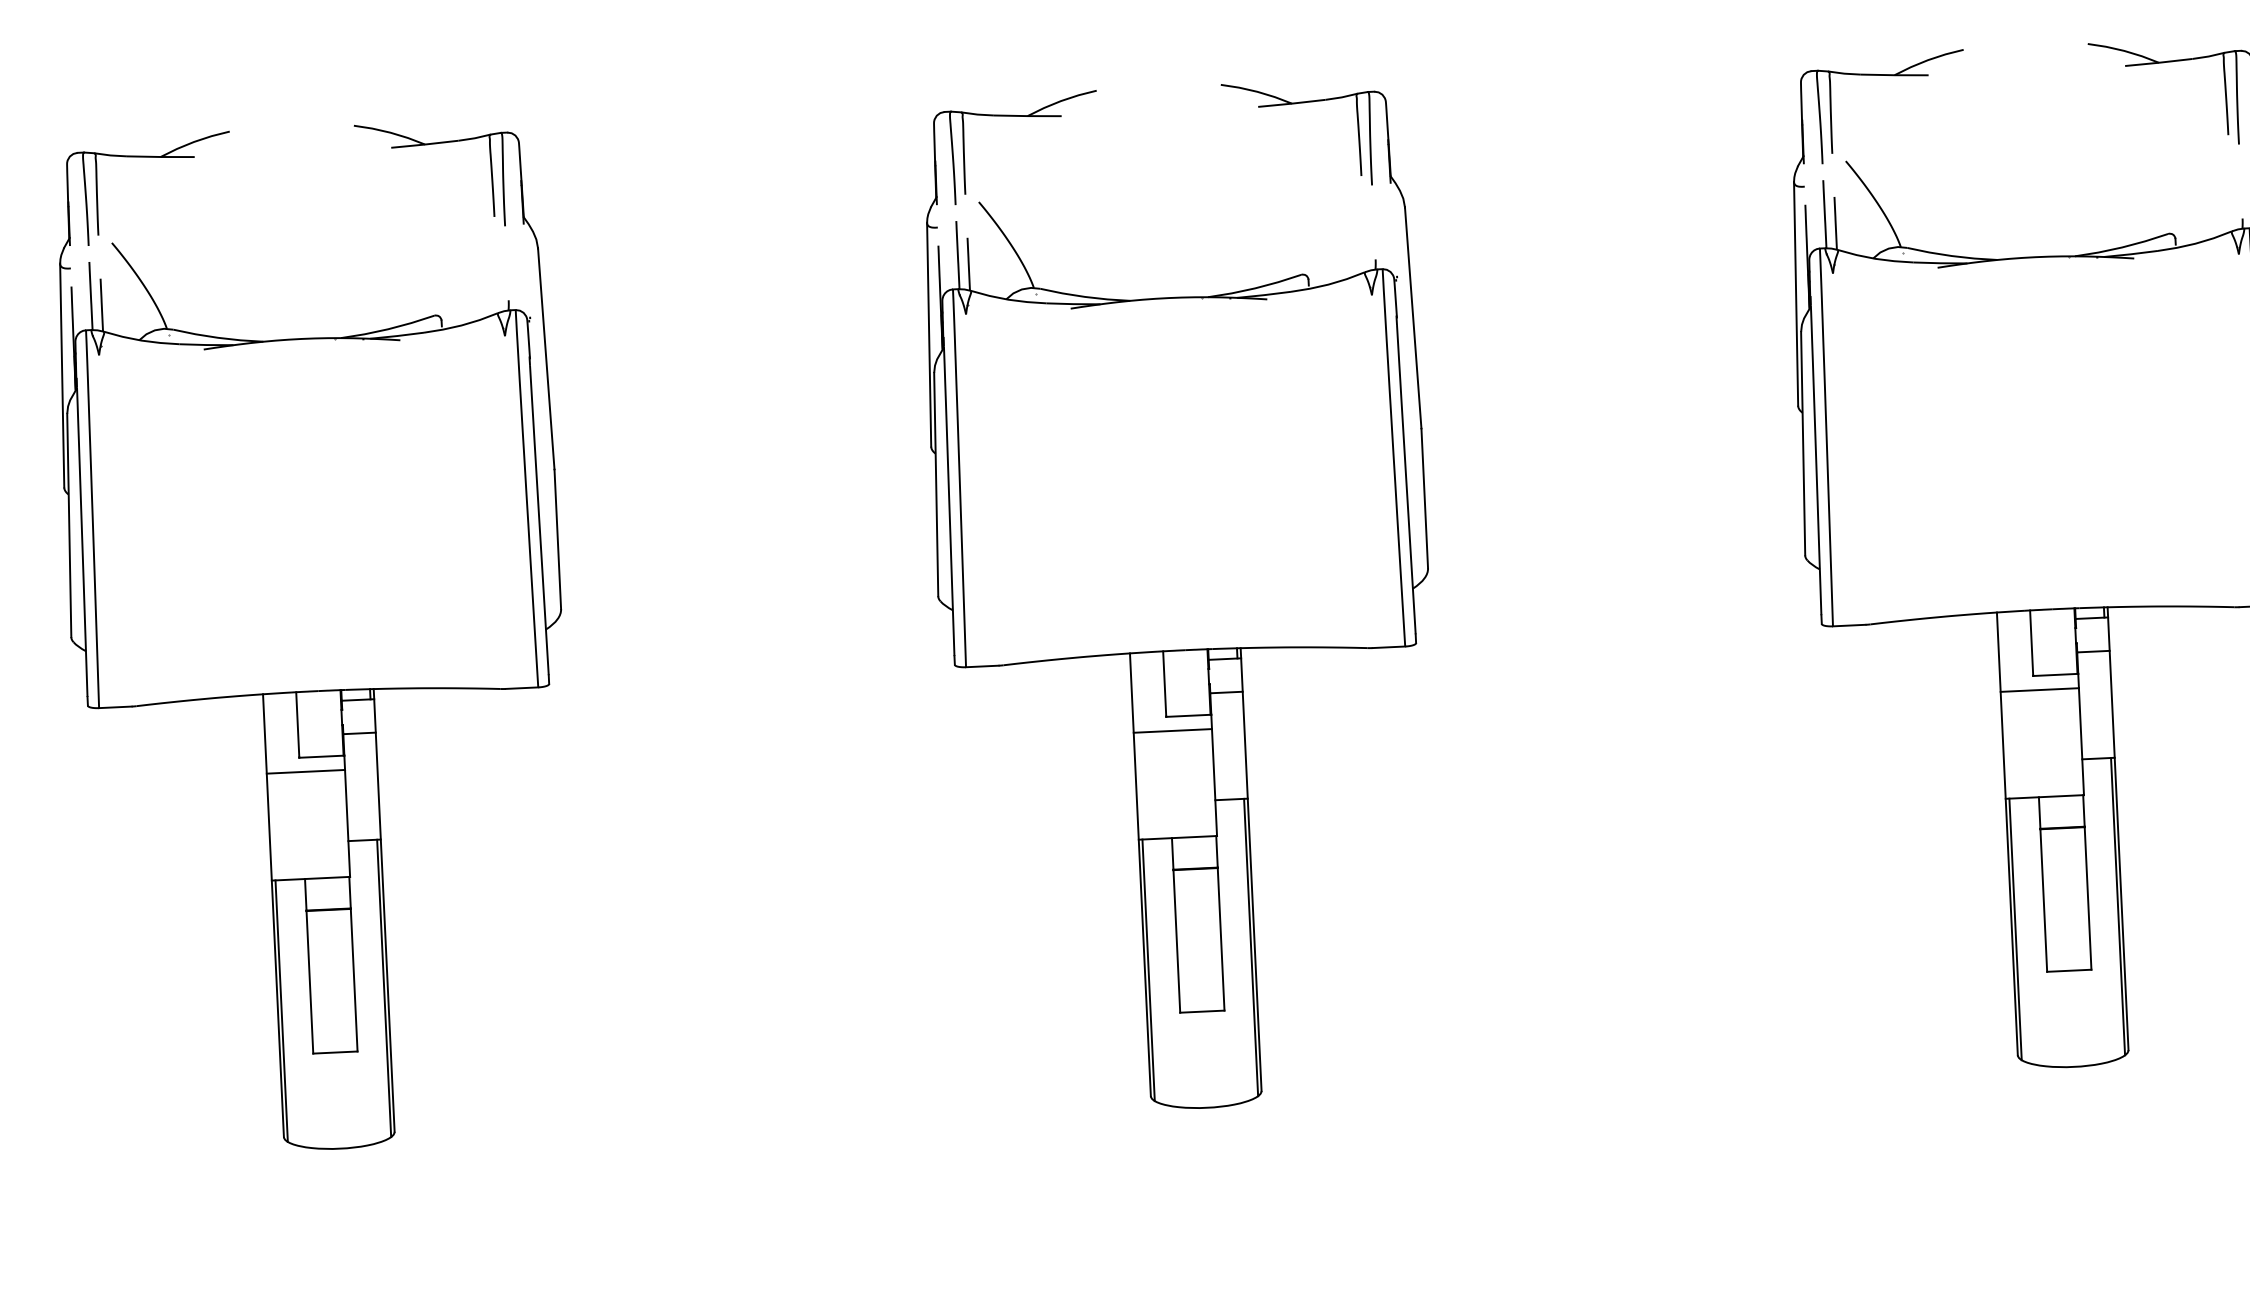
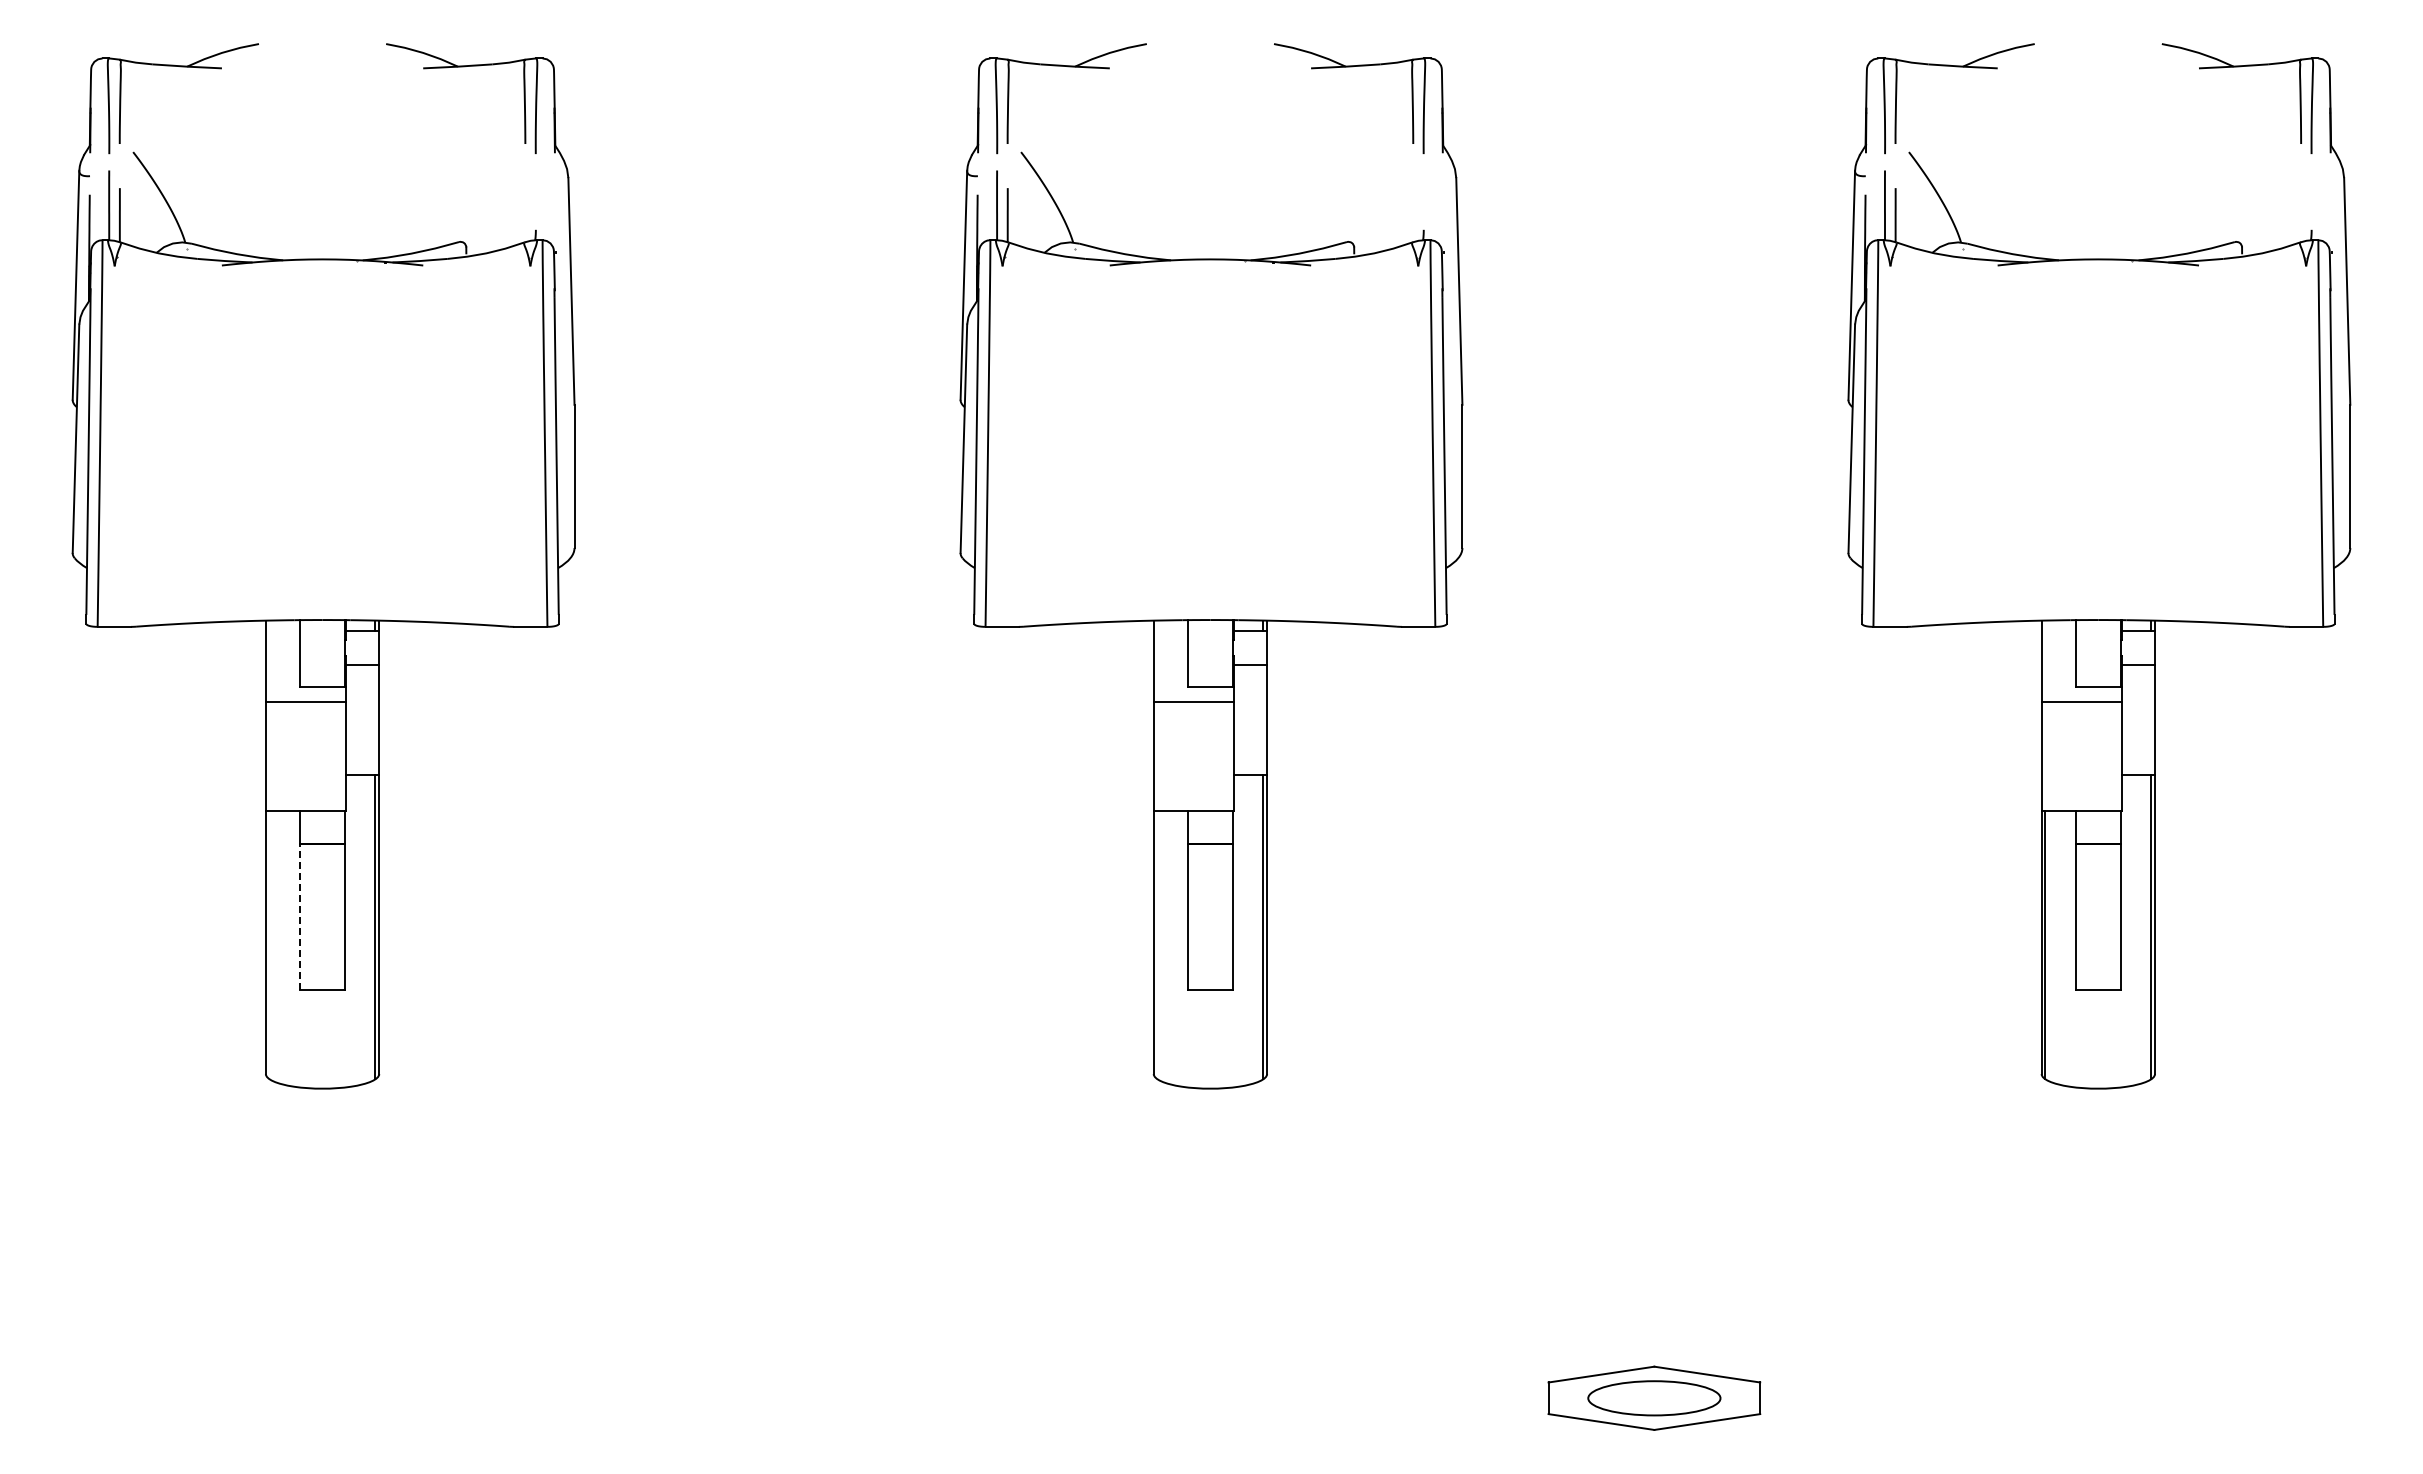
line: (1148, 970) -> (1157, 945), removed
line: (309, 982) -> (299, 917), solid -> dashed
line: (281, 1011) -> (269, 945), removed

